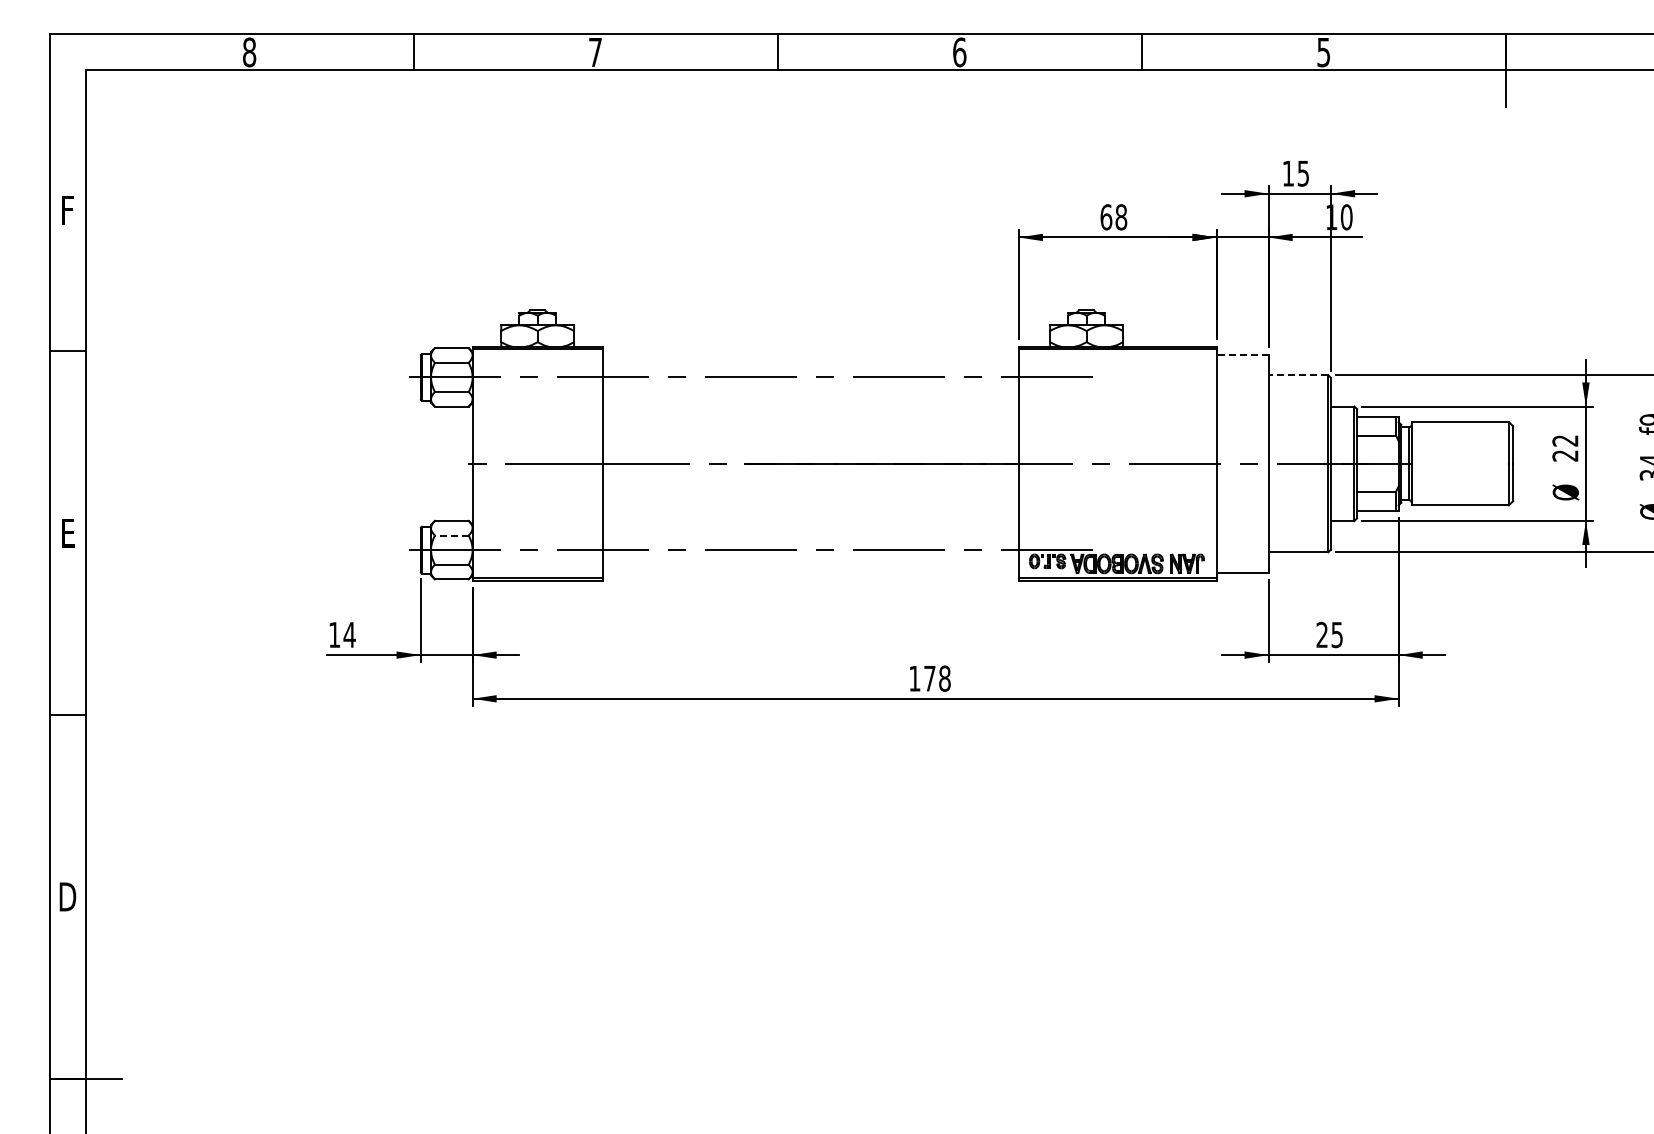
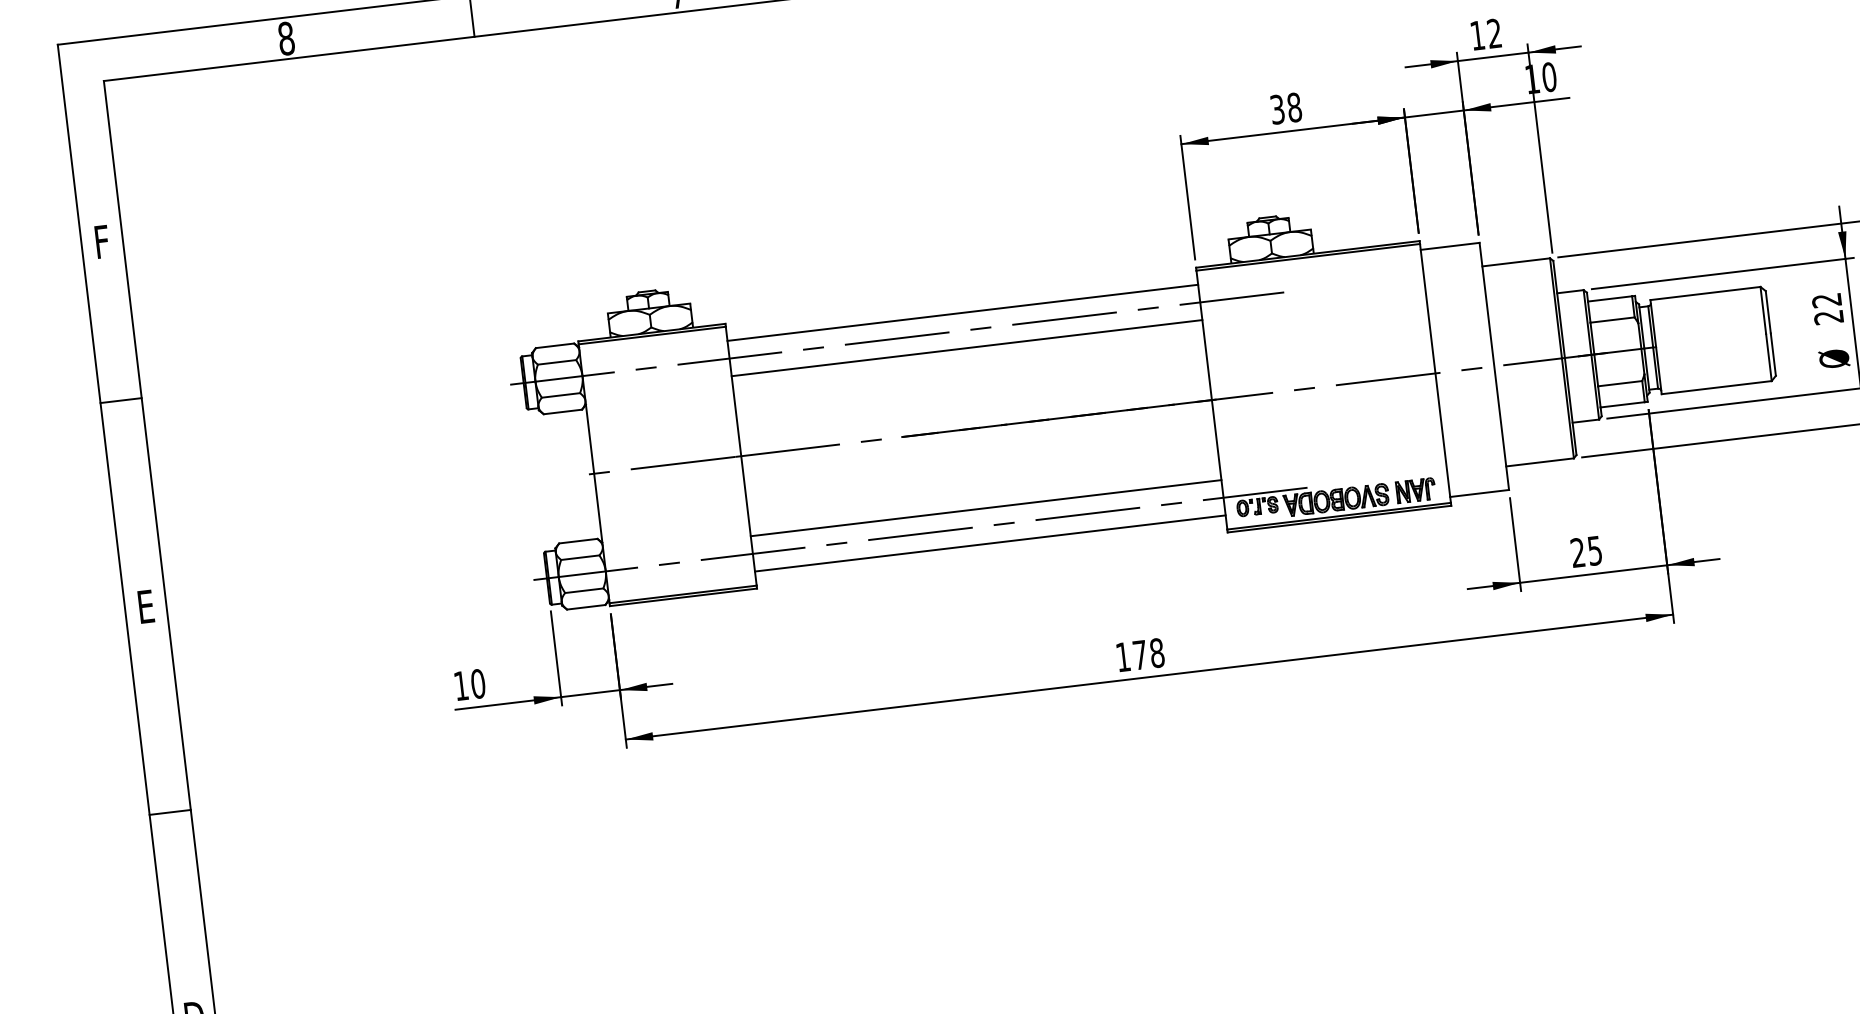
text: (1302, 173) -> (1493, 33), 15 -> 12
text: (1106, 217) -> (1277, 109), 68 -> 38
line: (1242, 354) -> (1450, 246), dashed -> solid
line: (810, 361) -> (962, 312), added
line: (1298, 375) -> (1516, 262), dashed -> solid
line: (810, 393) -> (966, 348), added
line: (810, 534) -> (985, 508), added
line: (451, 535) -> (579, 557), dashed -> solid
line: (810, 565) -> (989, 543), added
text: (349, 634) -> (477, 683), 14 -> 10

